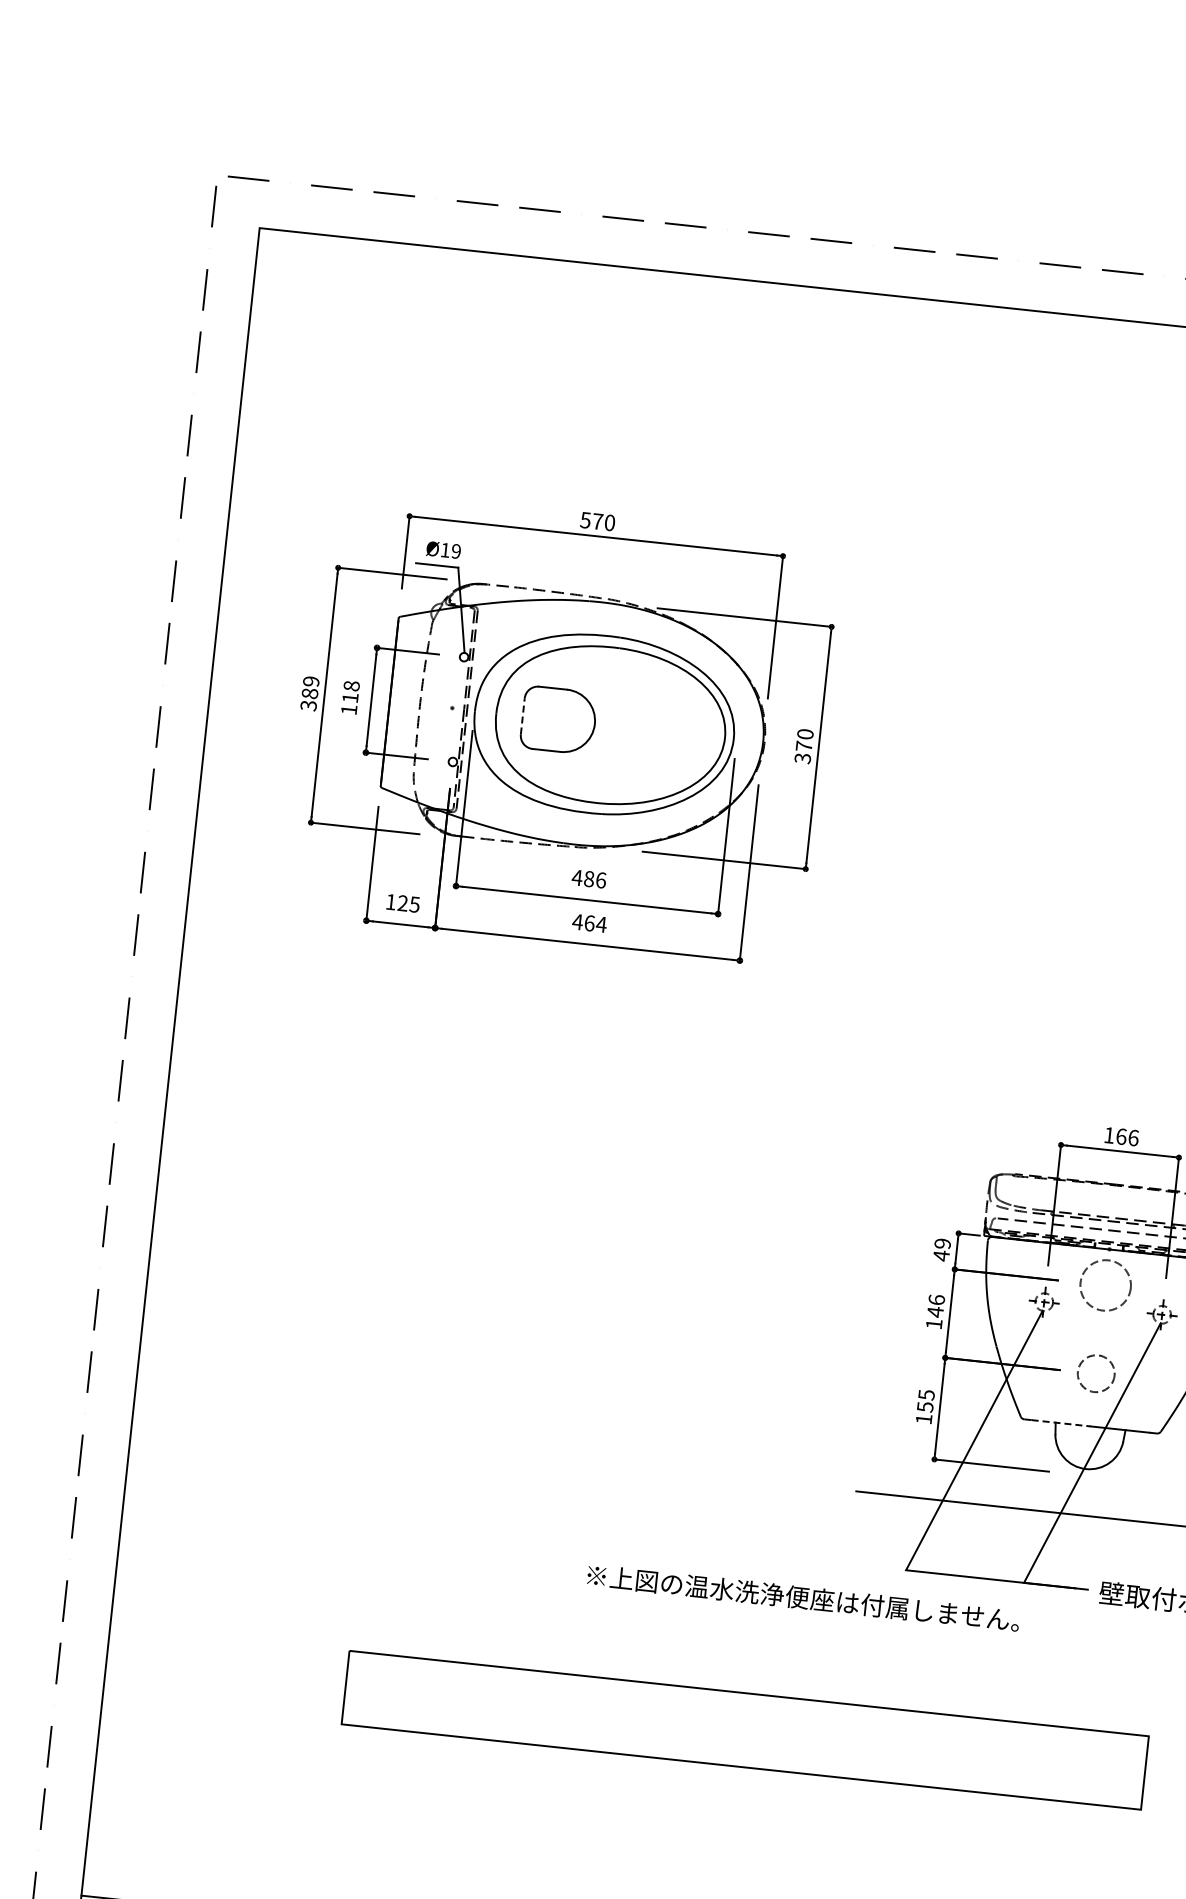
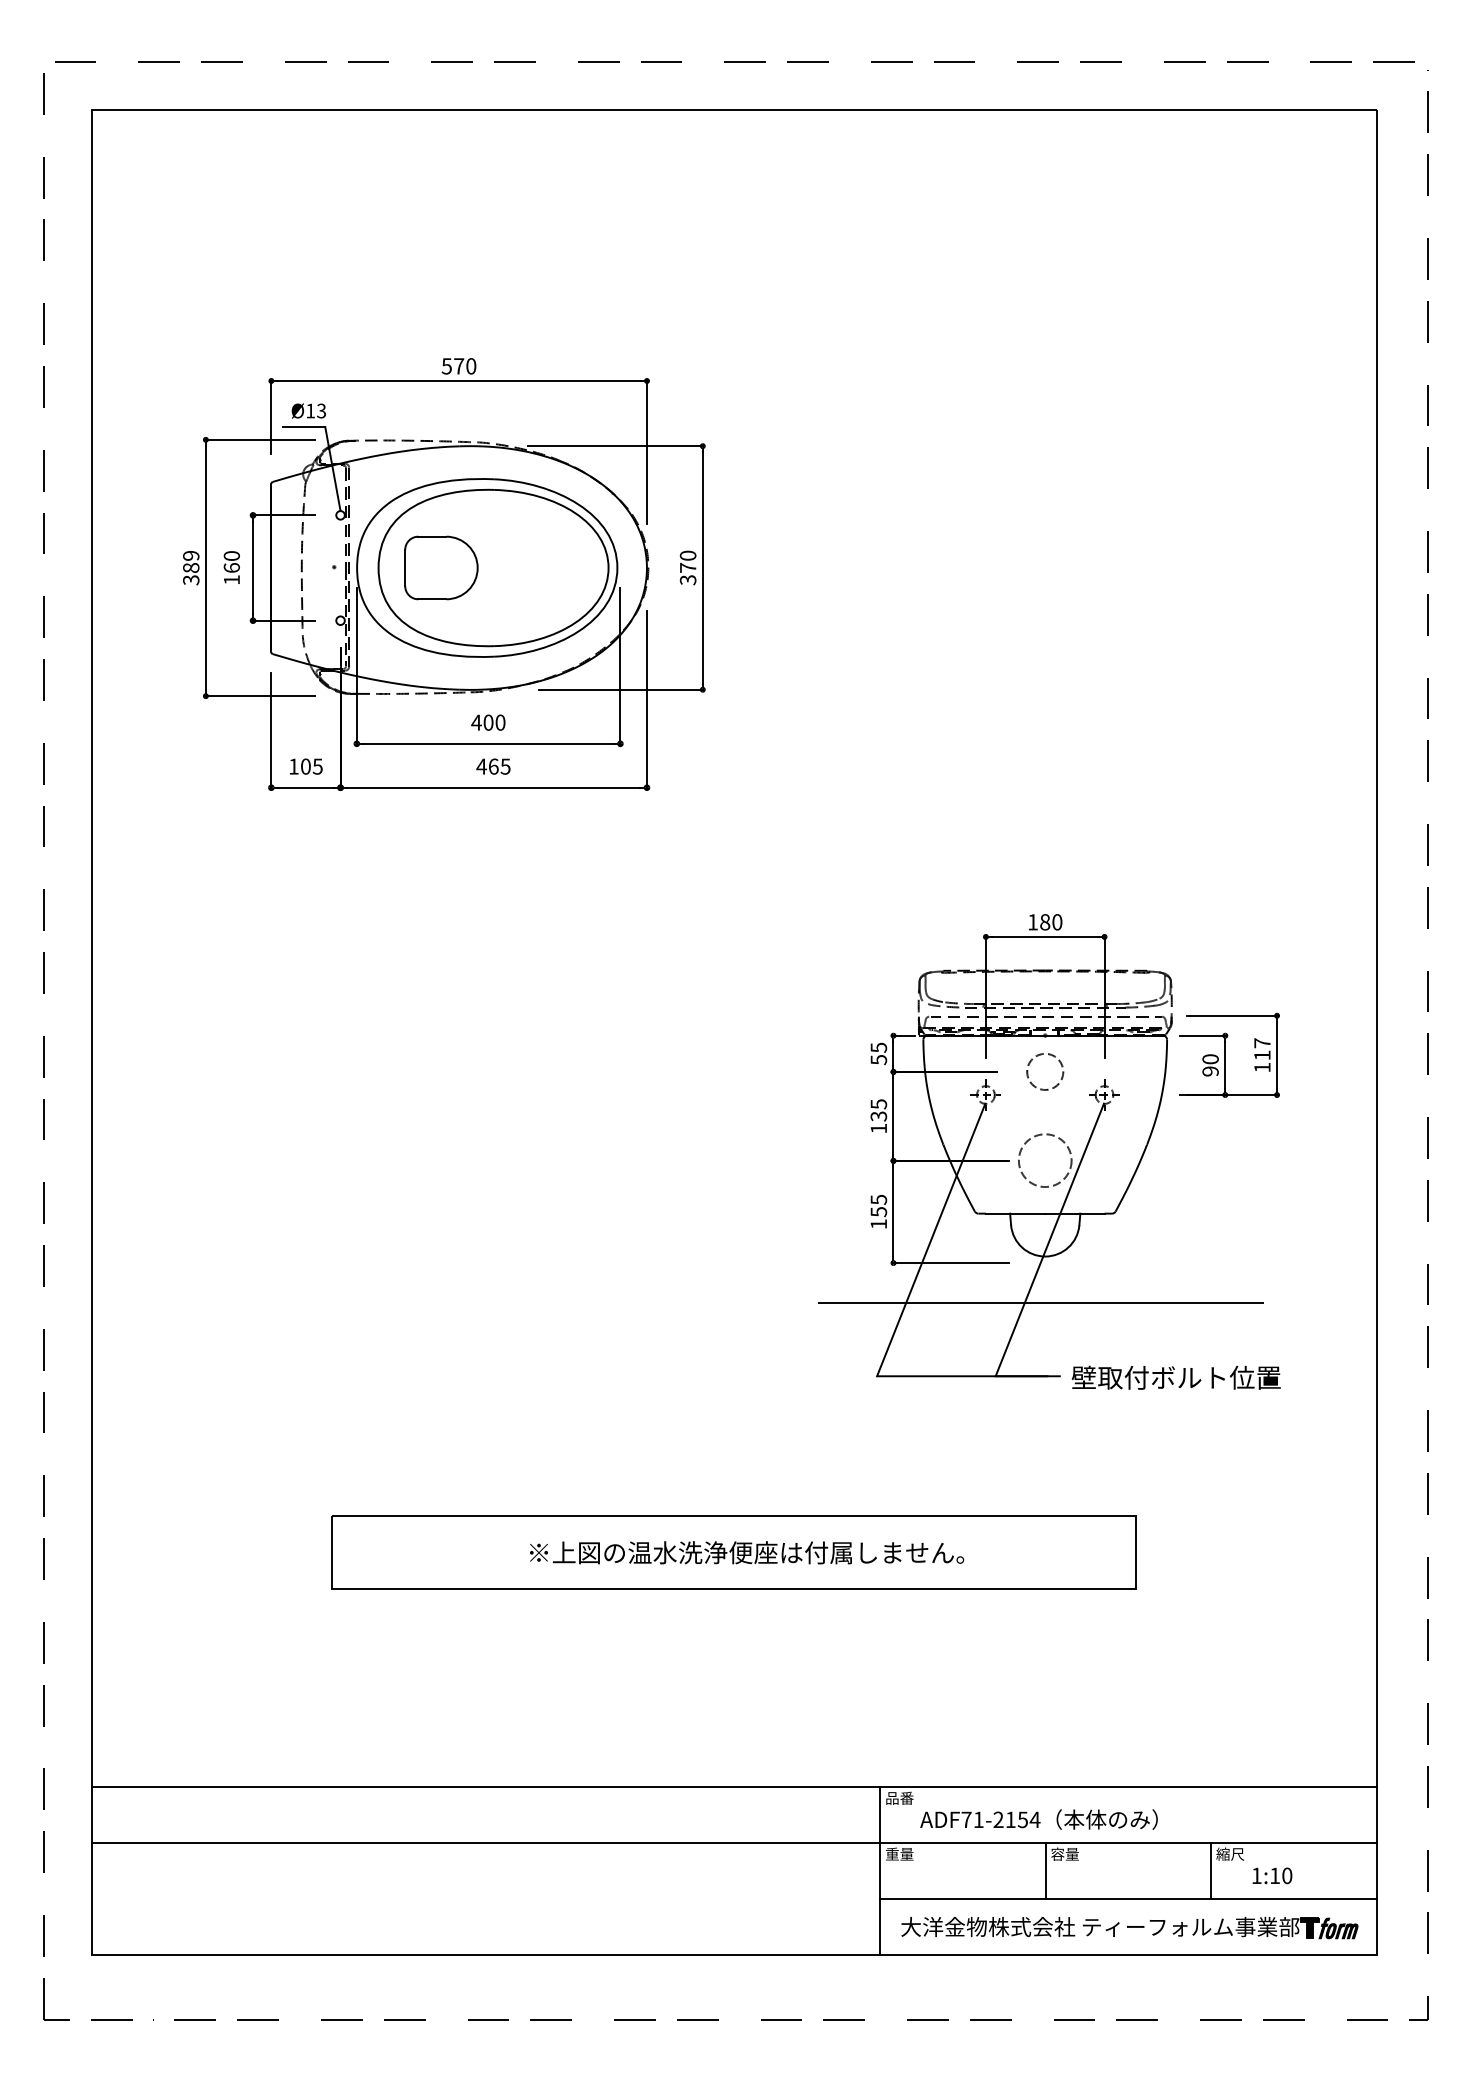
text: (456, 551) -> (321, 411), Ø19 -> Ø13
text: (350, 691) -> (231, 561), 118 -> 160
line: (523, 715) -> (405, 567), dashed -> solid
text: (595, 879) -> (494, 722), 486 -> 400
text: (402, 903) -> (305, 766), 125 -> 105
text: (601, 924) -> (505, 766), 464 -> 465
text: (1127, 1137) -> (1051, 922), 166 -> 180
text: (941, 1249) -> (878, 1053), 49 -> 55
circle: (1105, 1285) -> (1045, 1071), size x0.71
text: (935, 1306) -> (878, 1110), 146 -> 135
circle: (1095, 1373) -> (1044, 1160), size x1.43
line: (1061, 1423) -> (1015, 1213), dashed -> solid
text: (804, 1597) -> (747, 1552), moved

